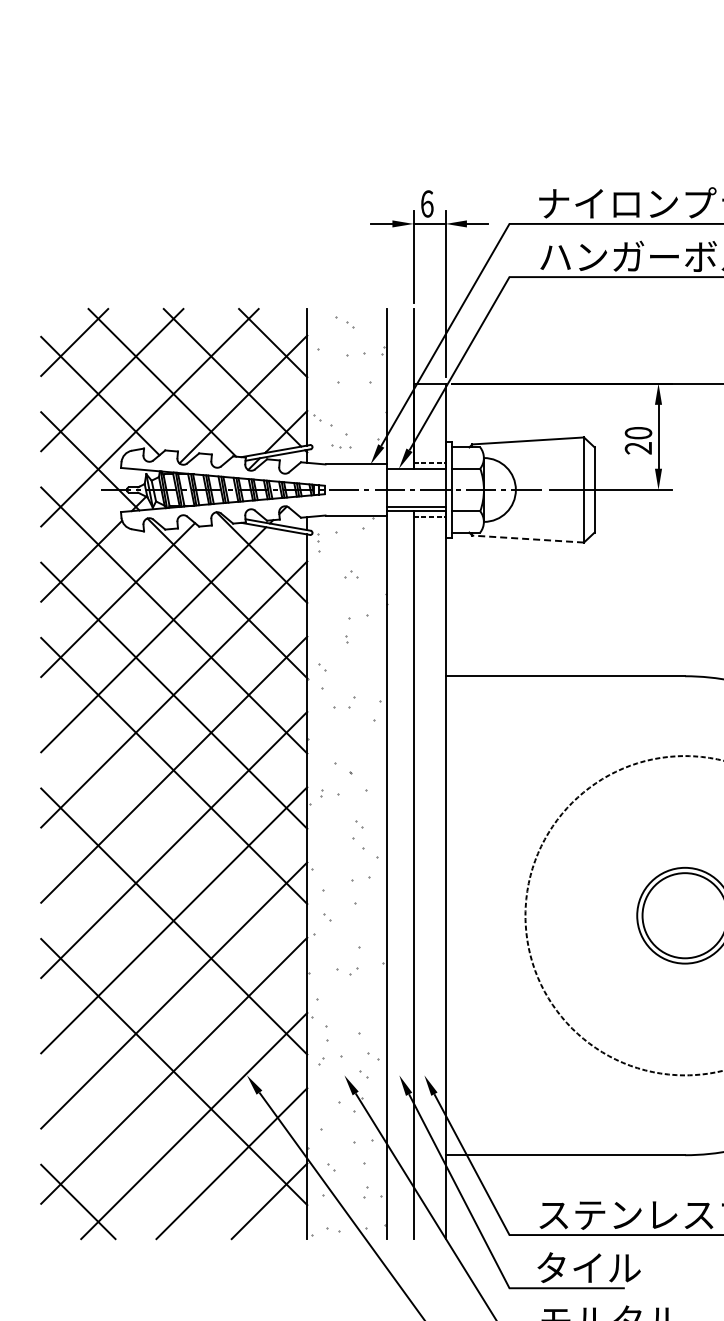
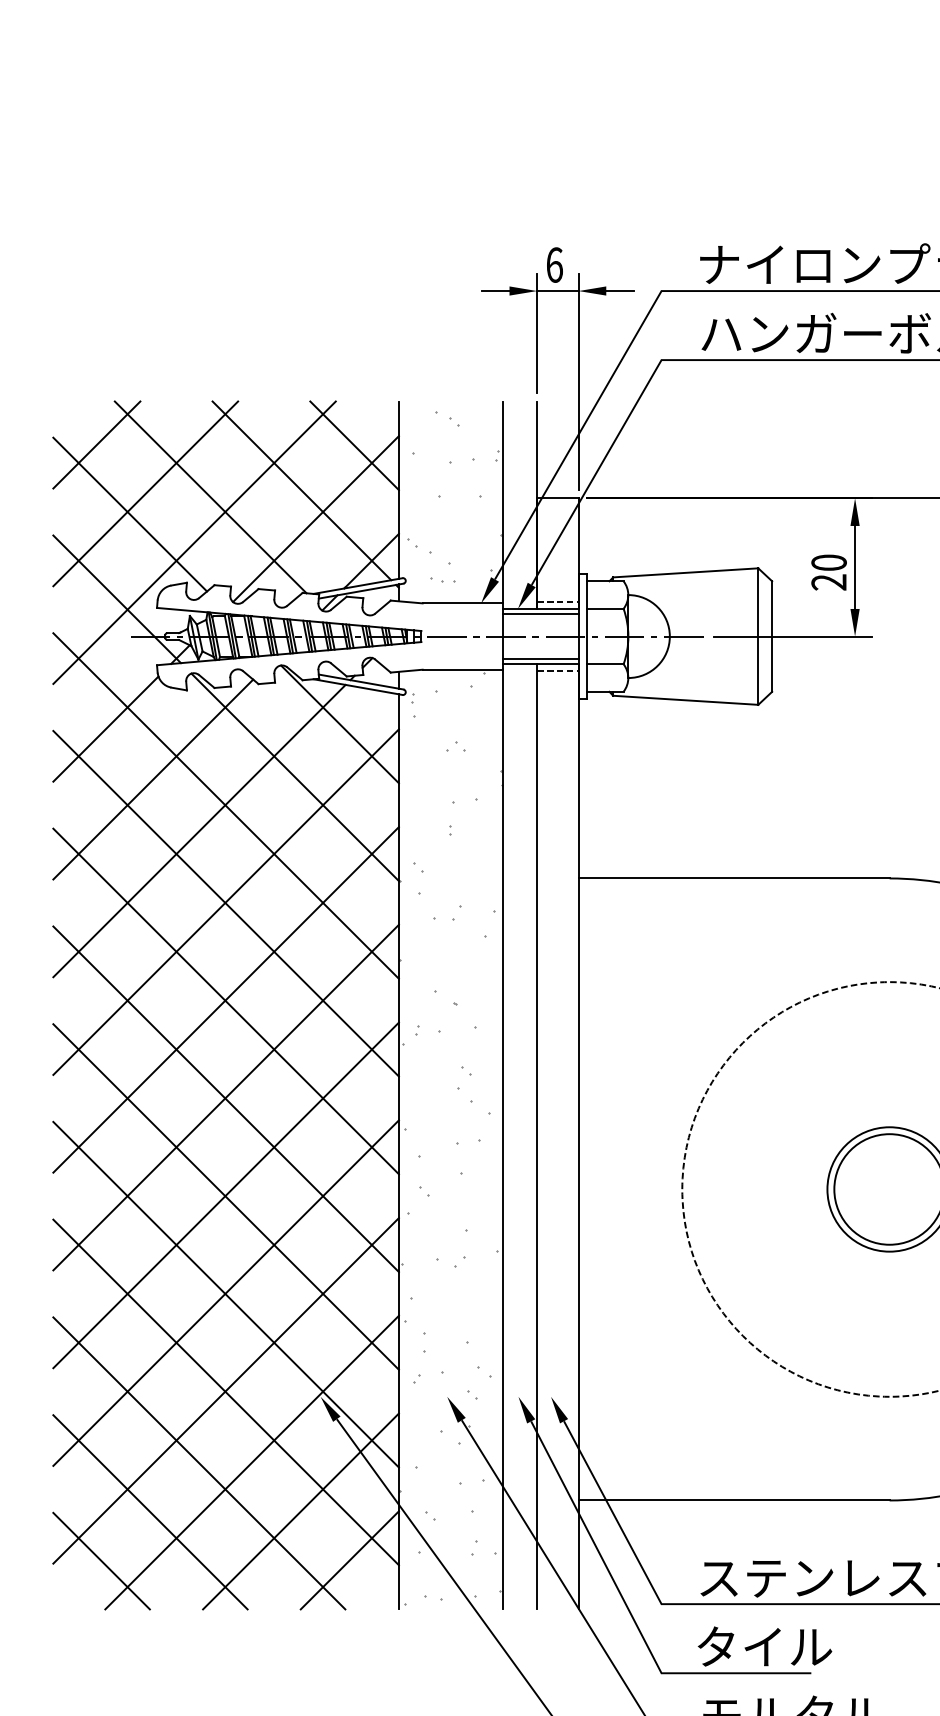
line: (416, 472) -> (540, 613), added
line: (528, 539) -> (686, 700), dashed -> solid
line: (174, 846) -> (226, 1099), added
line: (174, 996) -> (226, 1294), added
line: (153, 1126) -> (199, 1463), added
line: (115, 1164) -> (149, 1512), added

